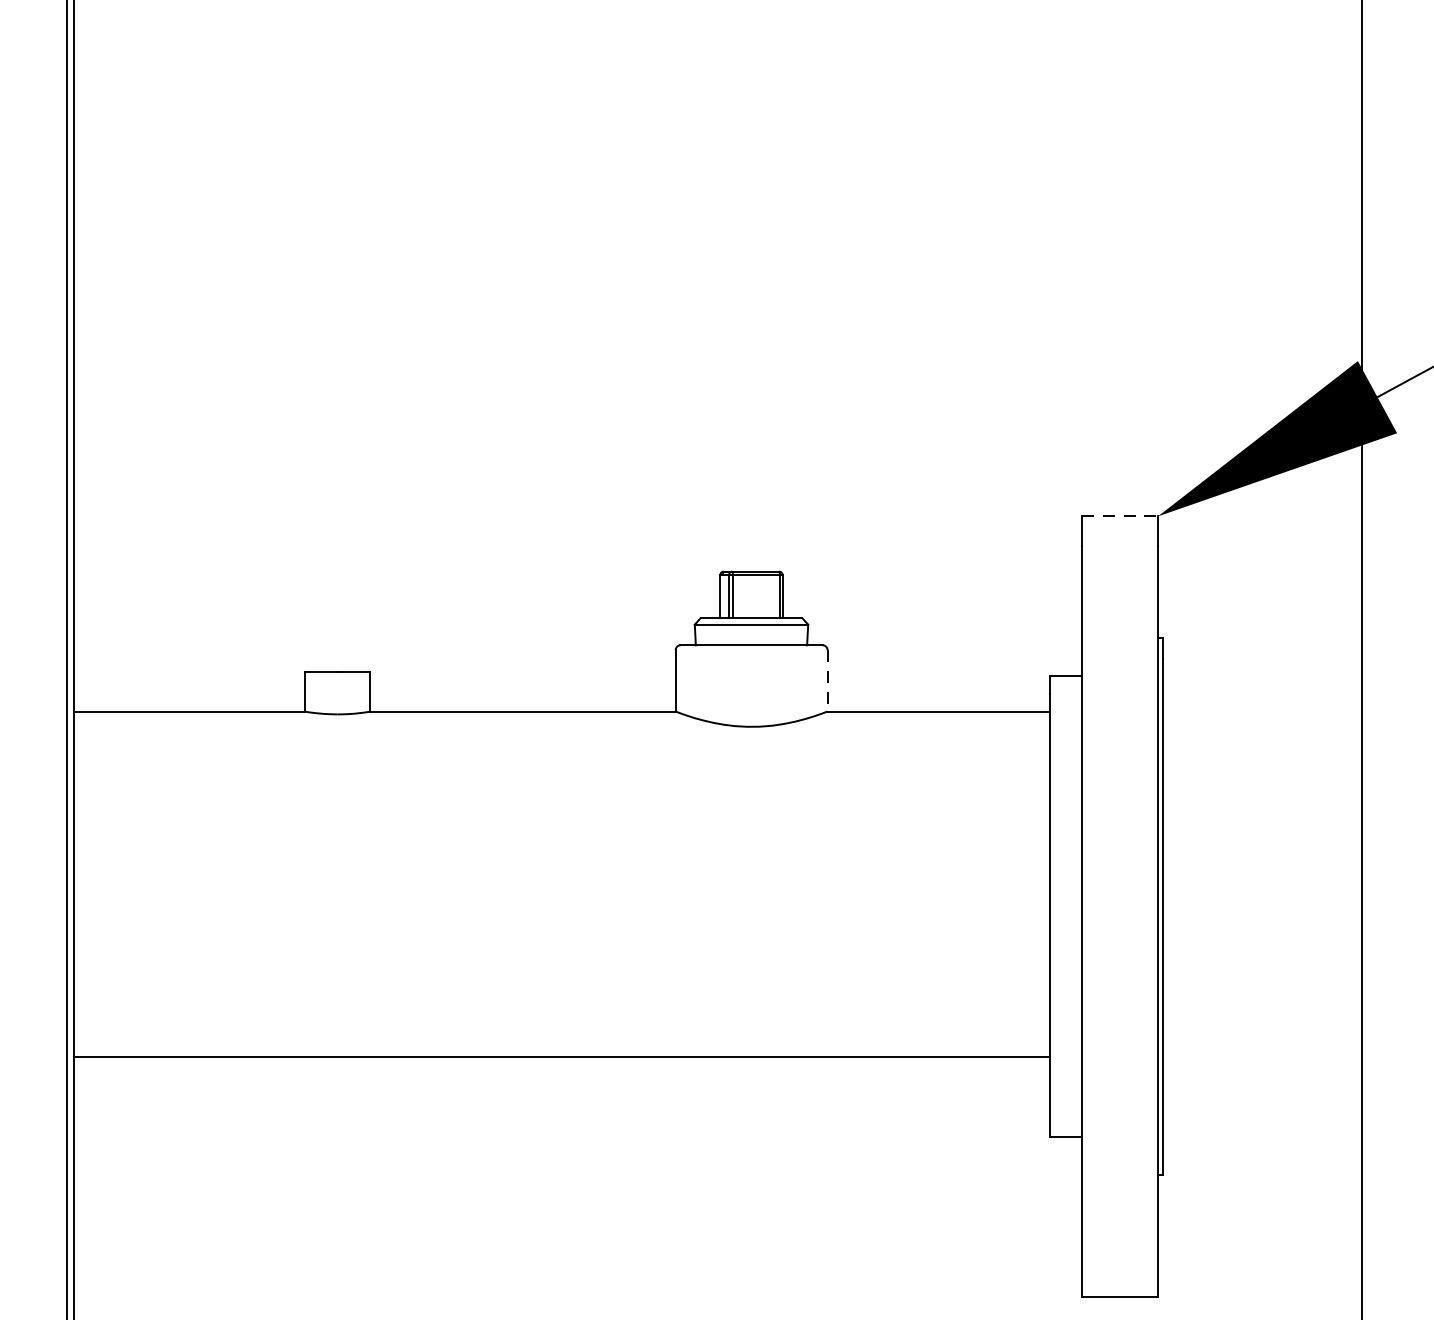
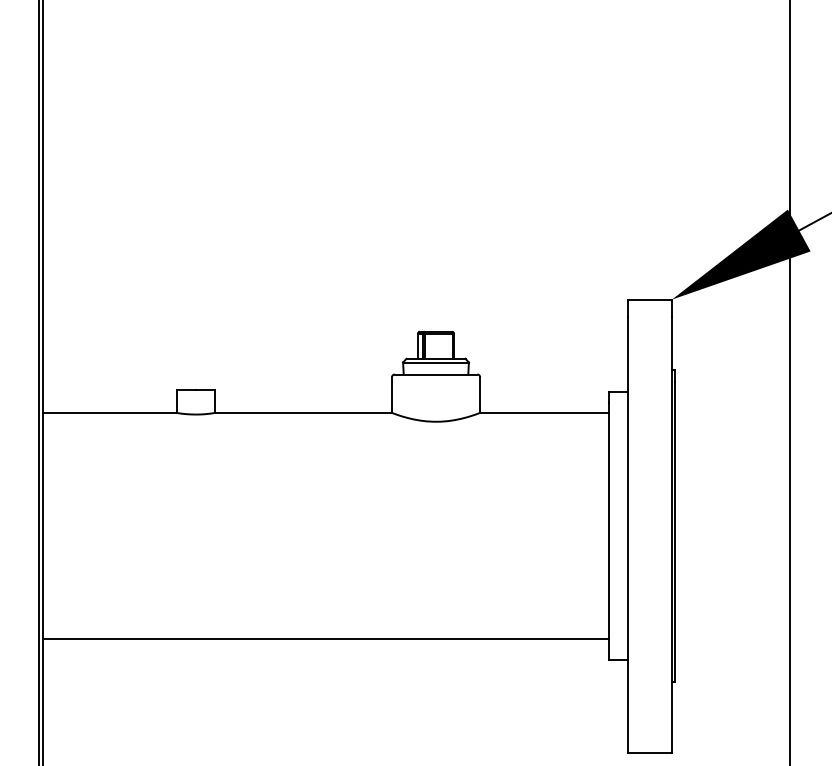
line: (1121, 516) -> (650, 299), dashed -> solid
line: (828, 681) -> (480, 395), dashed -> solid
line: (561, 1057) -> (325, 639), moved

